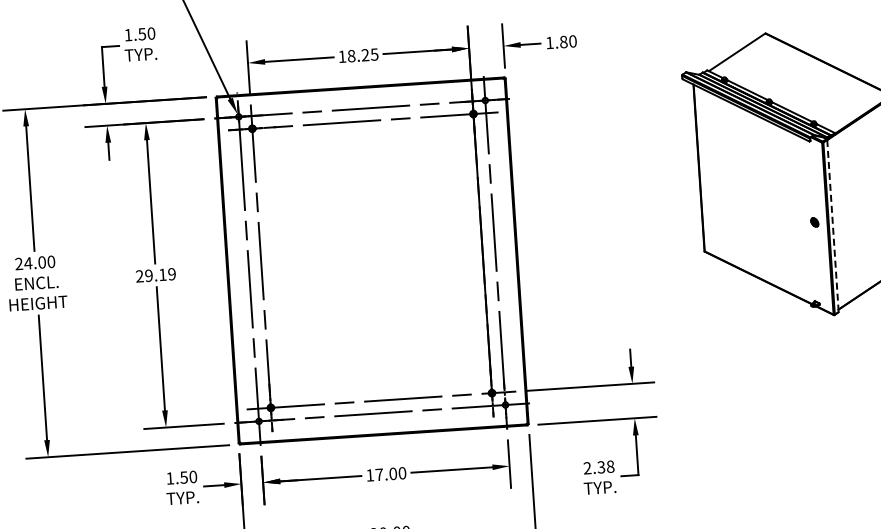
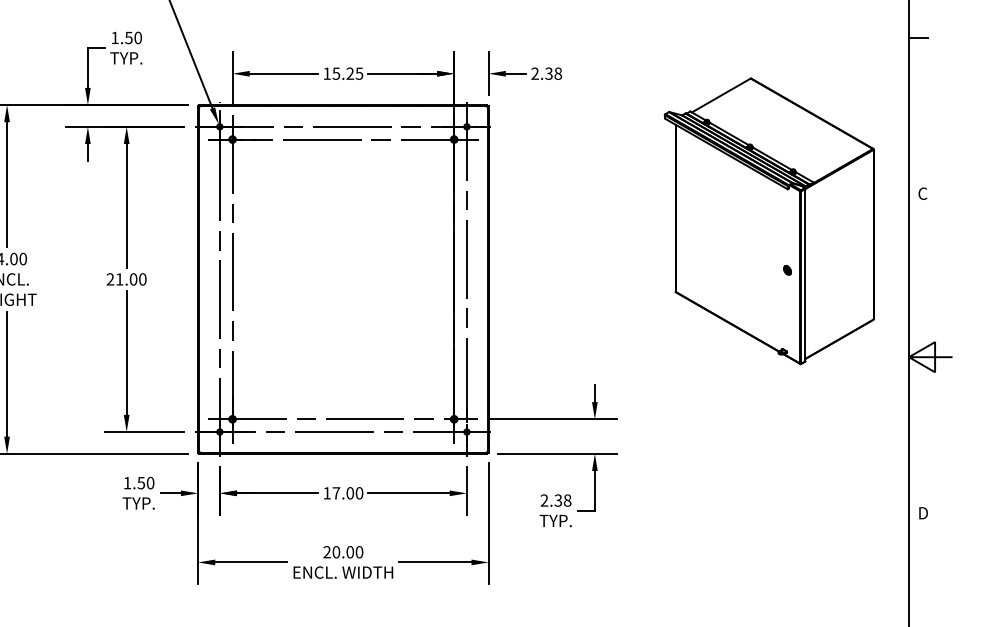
text: (561, 42) -> (546, 73), 1.80 -> 2.38
text: (351, 55) -> (336, 73), 18.25 -> 15.25
line: (833, 226) -> (805, 275), dashed -> solid
text: (159, 275) -> (130, 279), 29.19 -> 21.00

